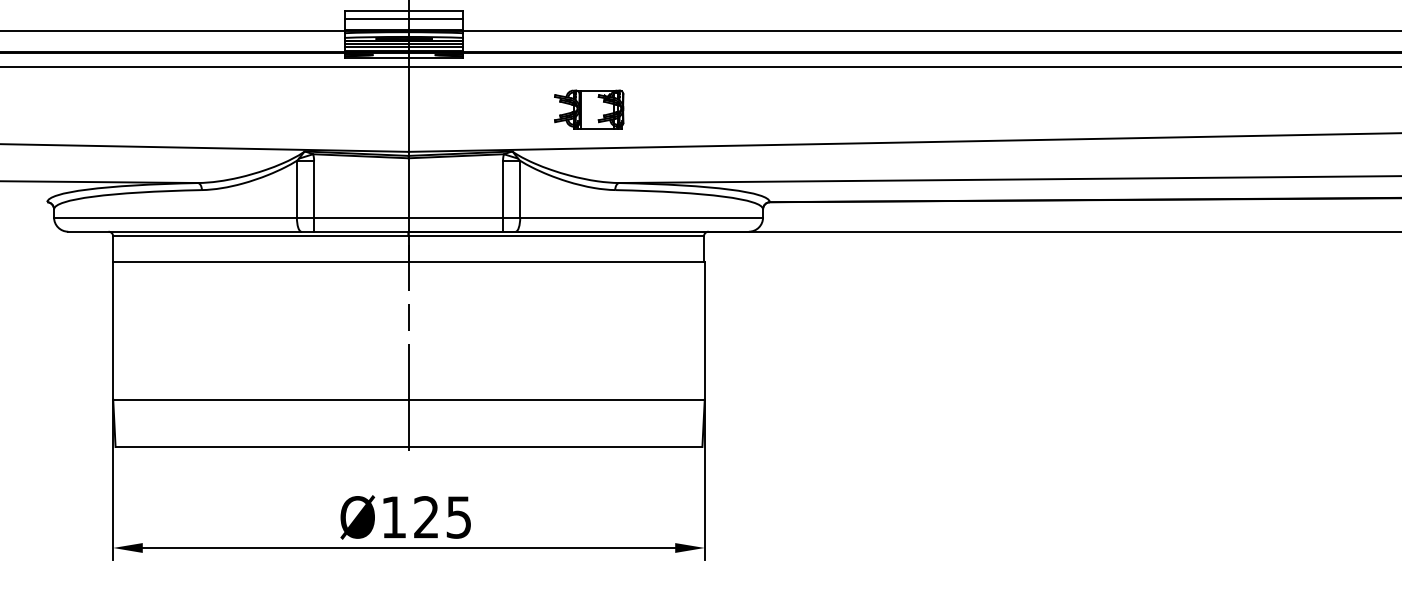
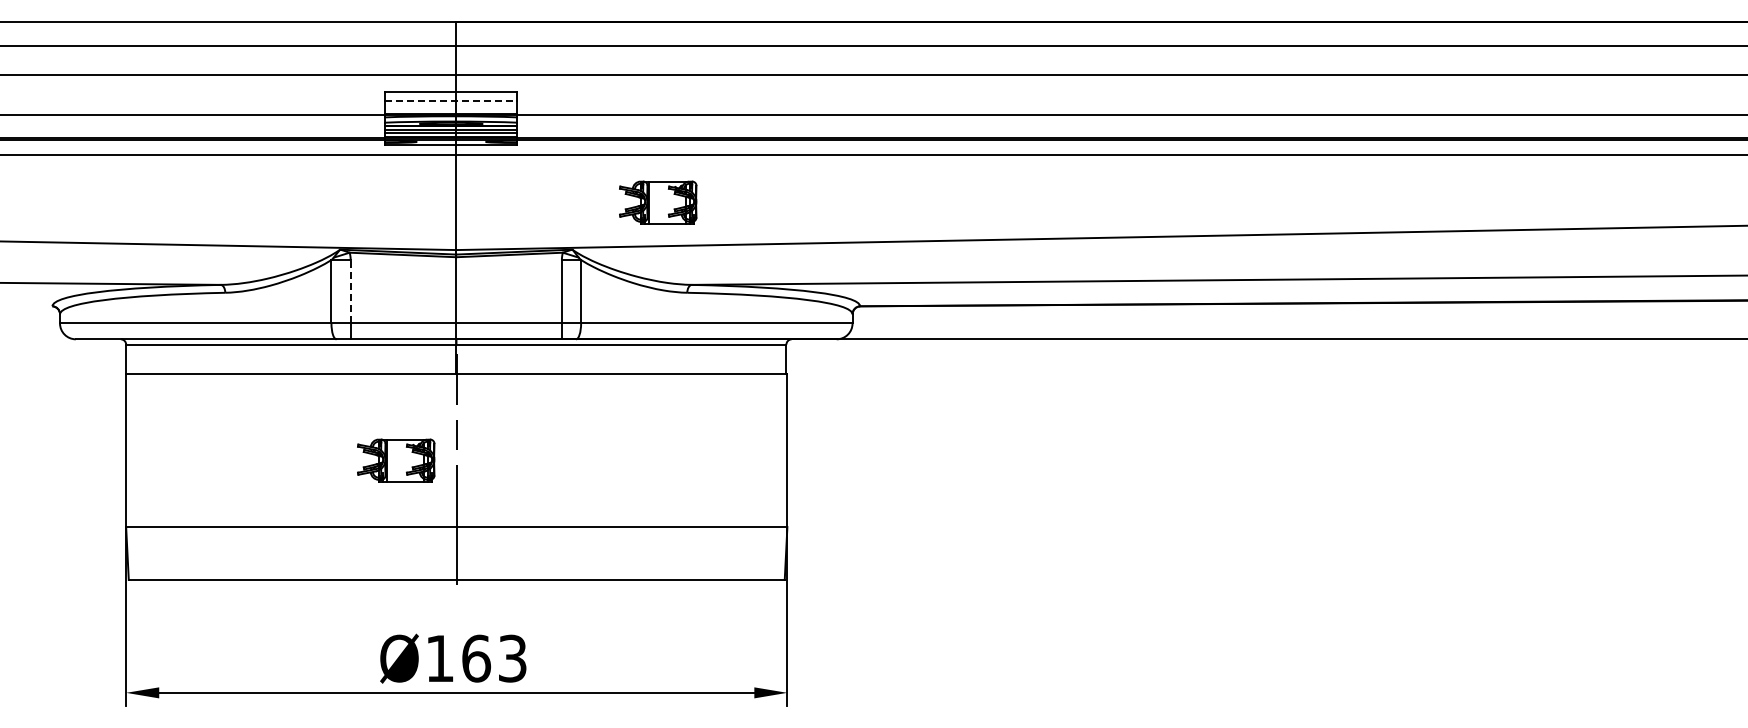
line: (404, 18) -> (451, 101), solid -> dashed
line: (313, 188) -> (350, 291), solid -> dashed
part: (355, 340) -> (396, 460), added
text: (442, 517) -> (494, 658), Ø125 -> Ø163

